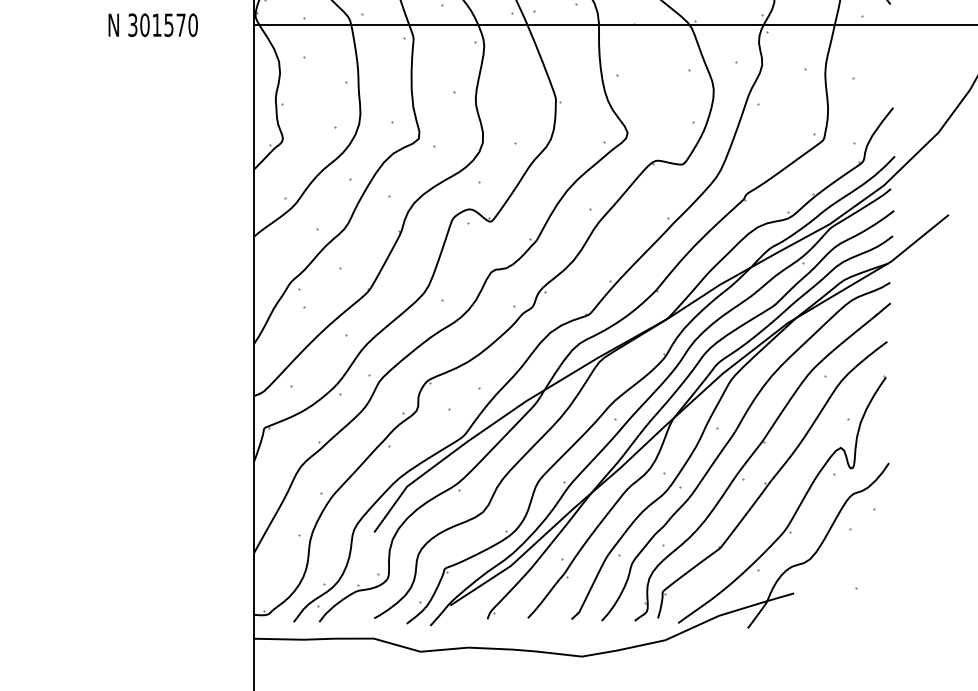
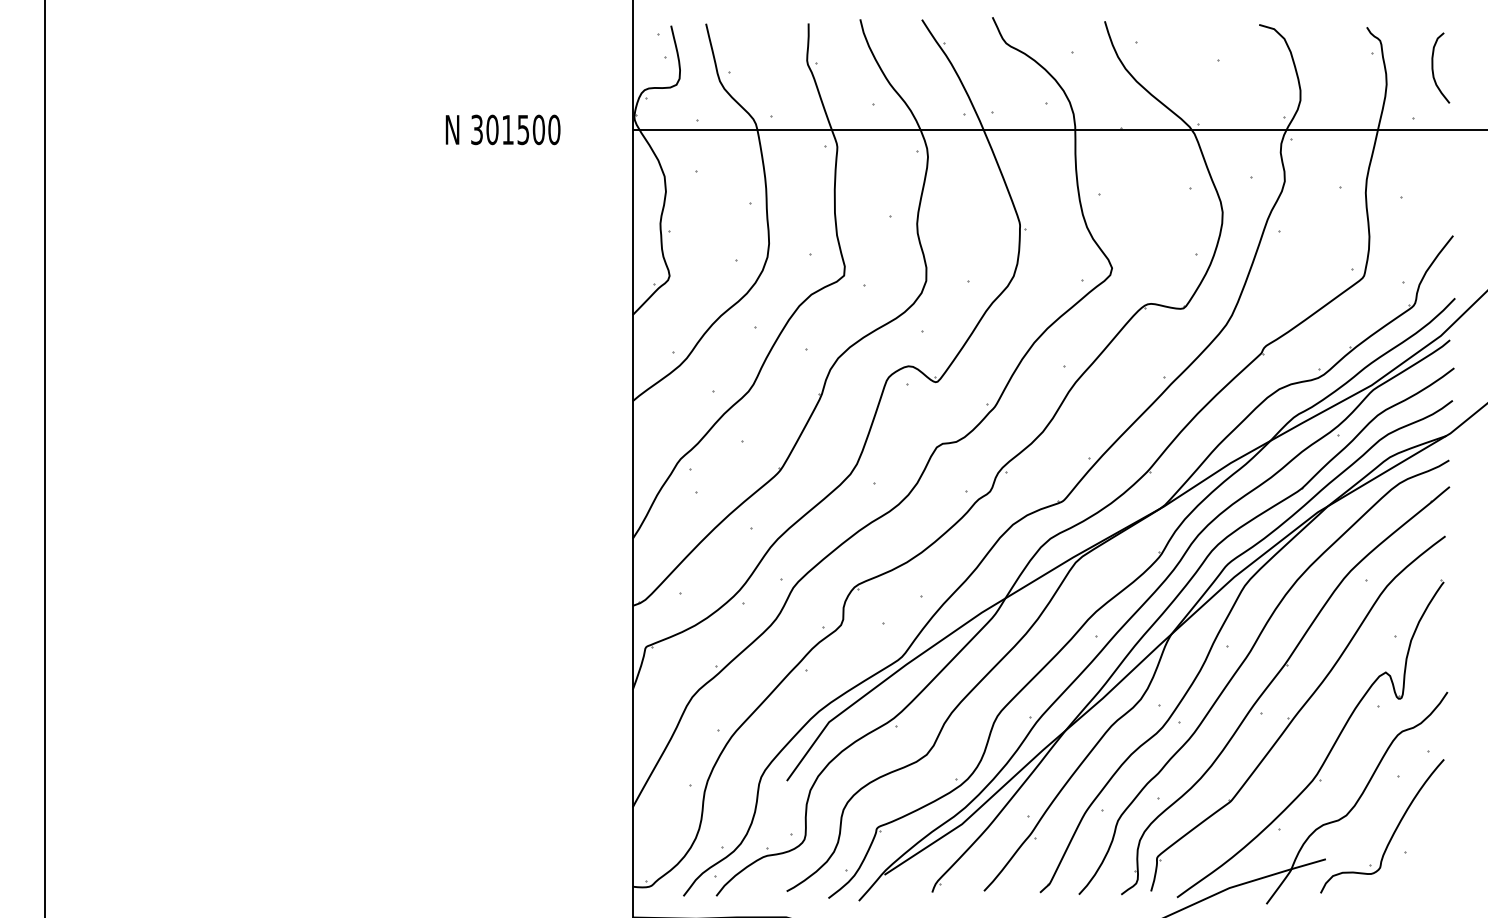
text: (180, 24) -> (538, 129), 301570 -> 301500
part: (846, 573) -> (1392, 833), added

